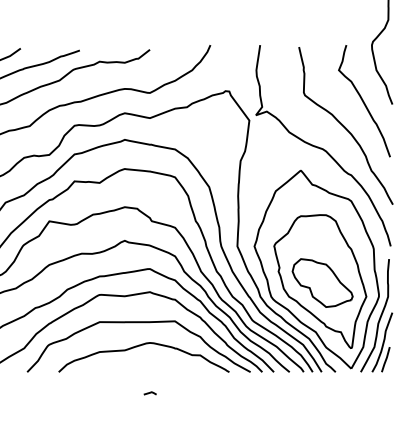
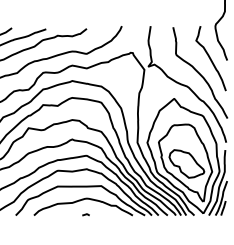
line: (149, 392) -> (85, 214), moved

